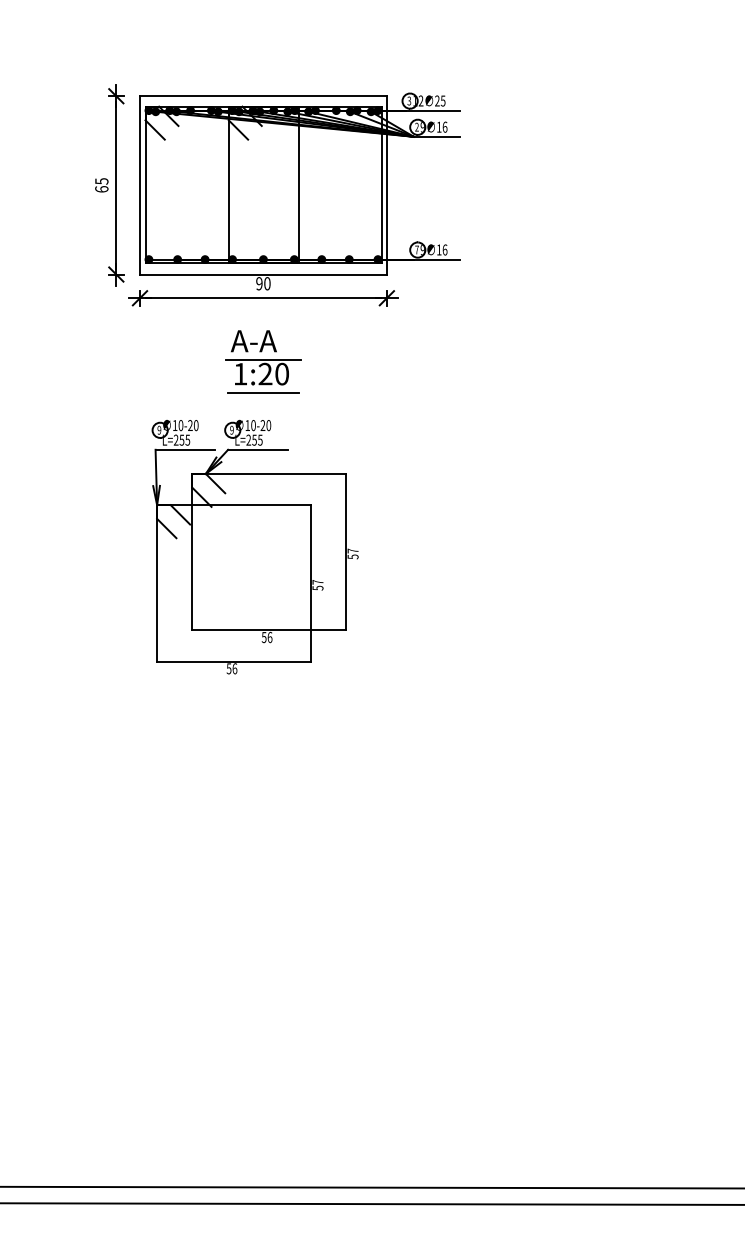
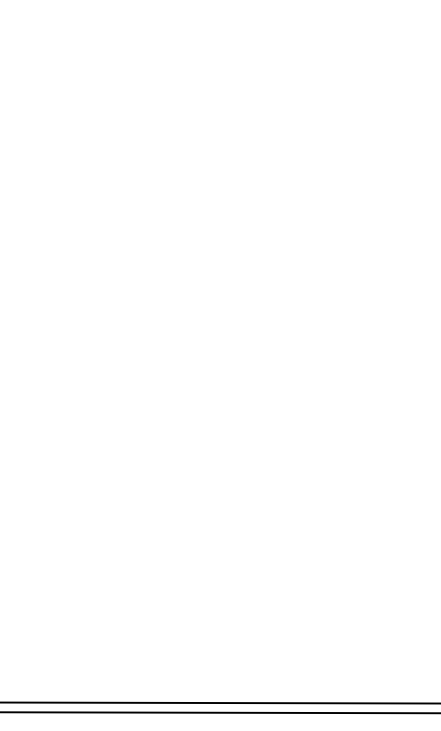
part: (277, 379) -> (164, 224), removed

